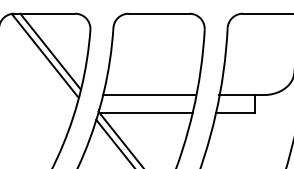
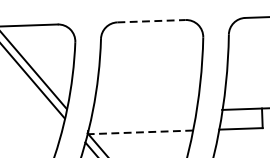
line: (159, 13) -> (152, 20), solid -> dashed
line: (149, 95) -> (144, 113), removed
line: (145, 112) -> (140, 132), solid -> dashed

